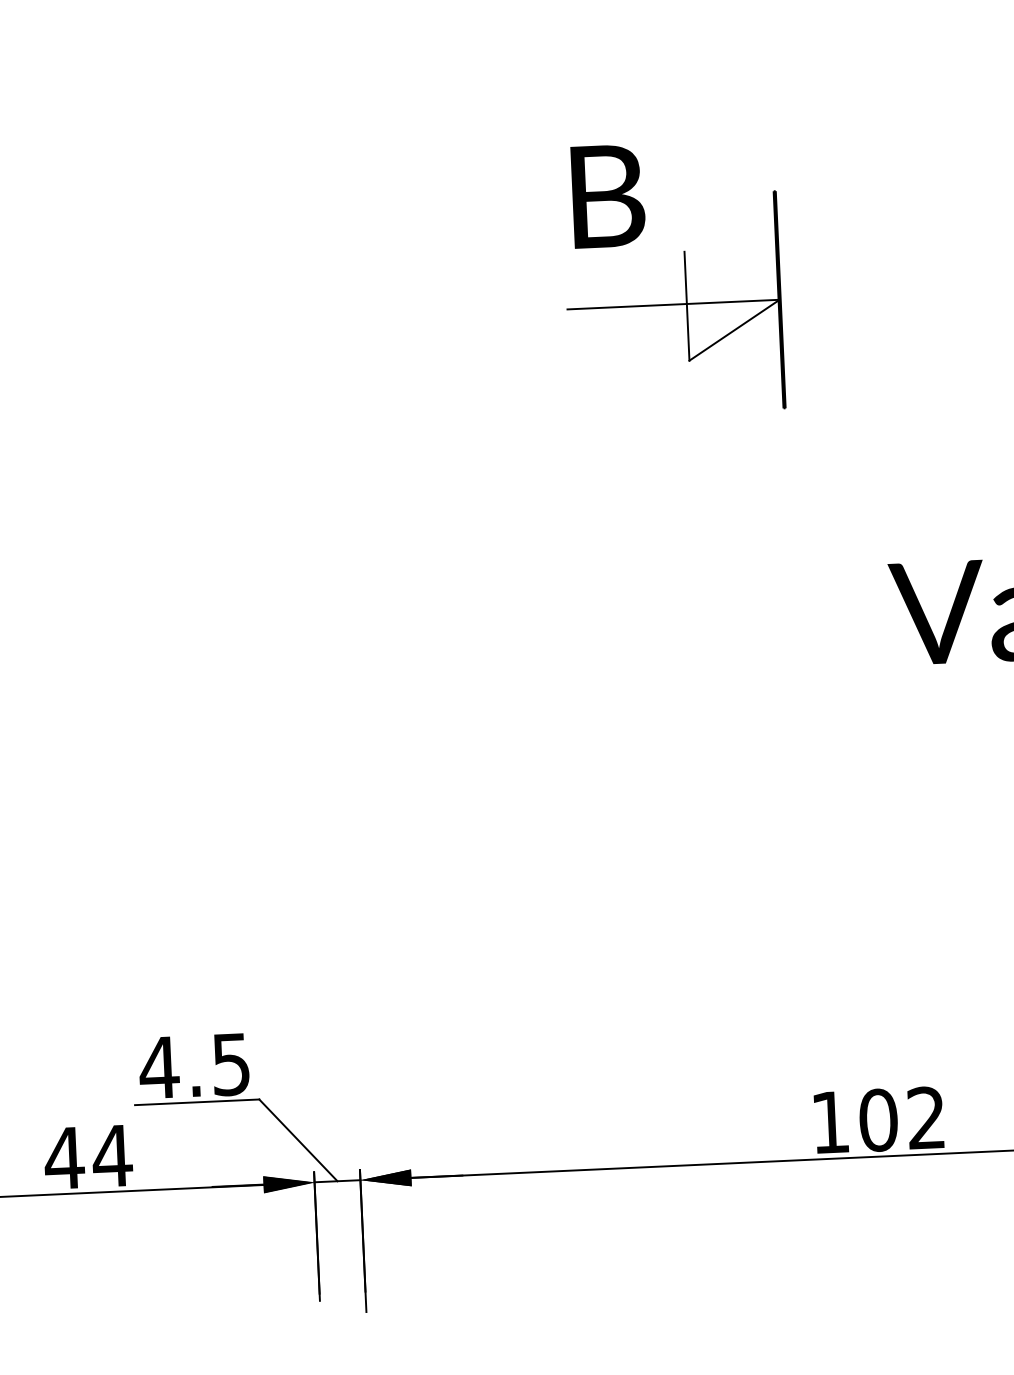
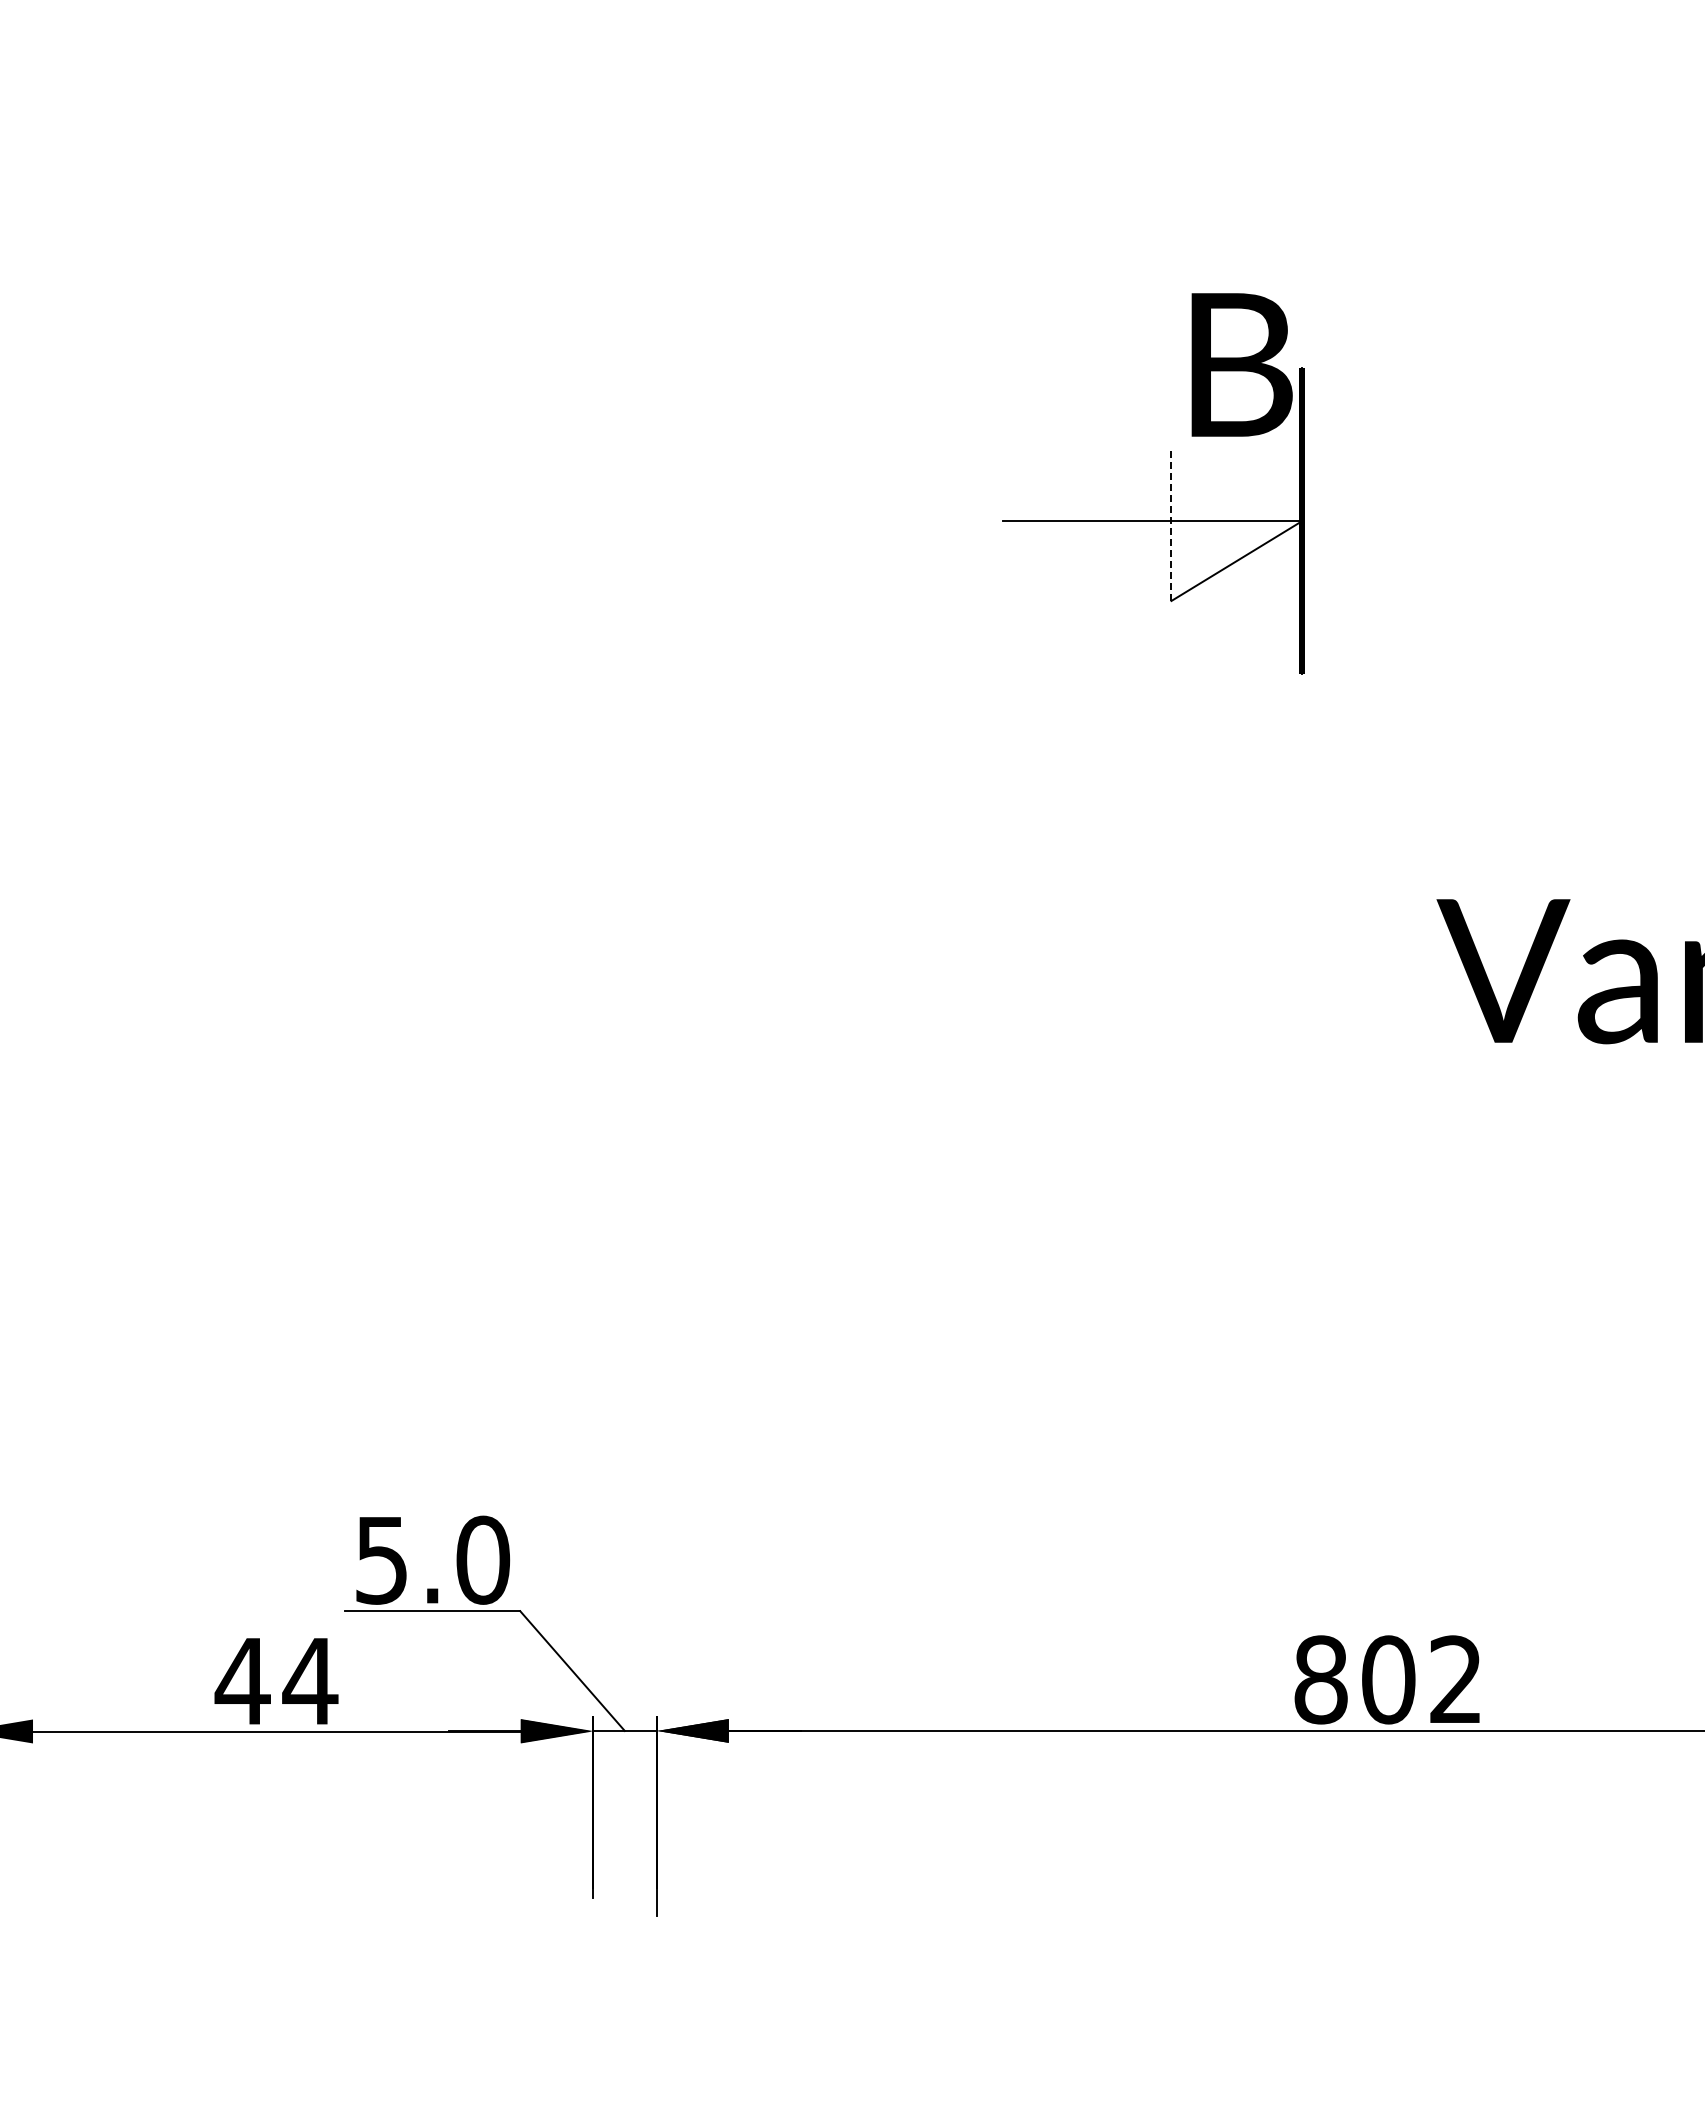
text: (607, 195) -> (1241, 364), moved
line: (687, 306) -> (1171, 524), solid -> dashed
text: (194, 1065) -> (431, 1559), 4.5 -> 5.0
text: (830, 1122) -> (1320, 1679), 102 -> 802

